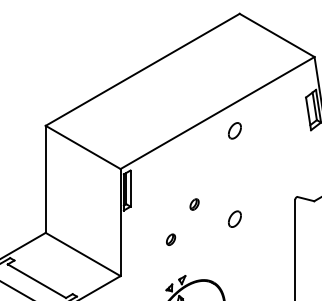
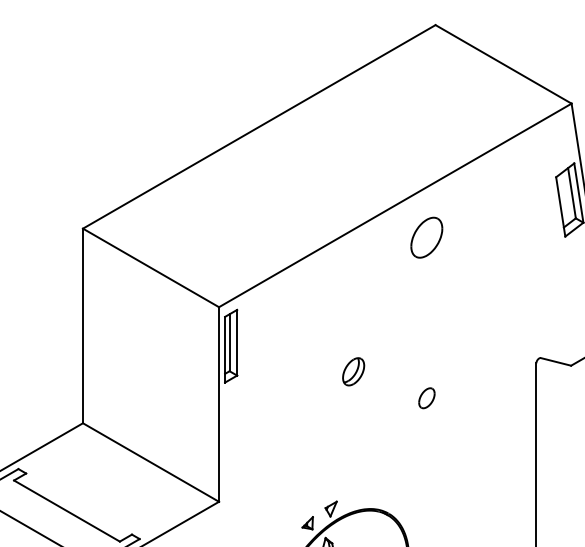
part: (234, 130) -> (426, 237), size x1.4
part: (194, 204) -> (353, 371), size x1.4
part: (234, 218) -> (426, 397), size x0.7
part: (171, 239) -> (311, 435), removed

